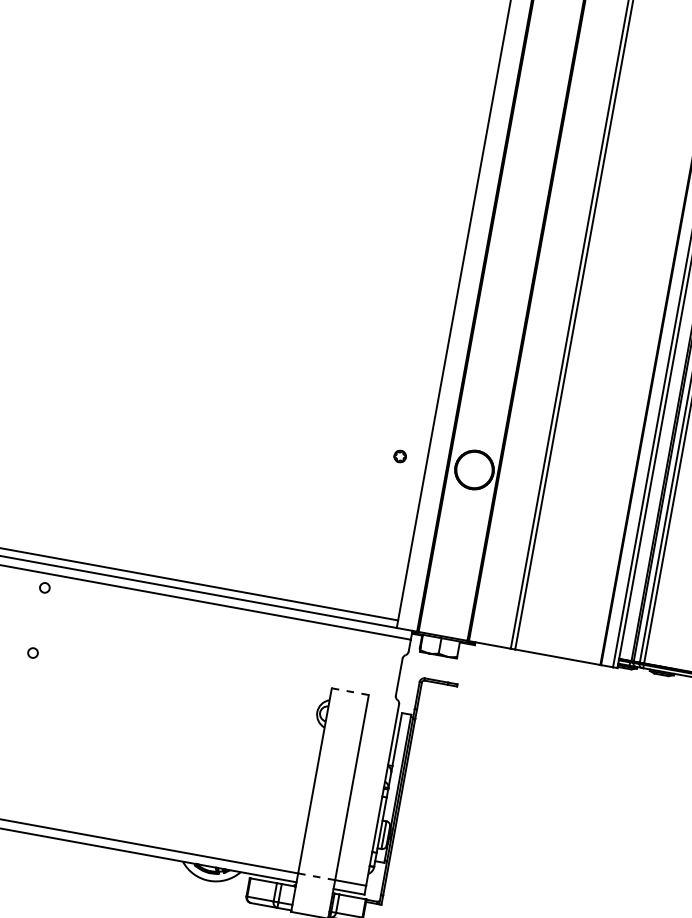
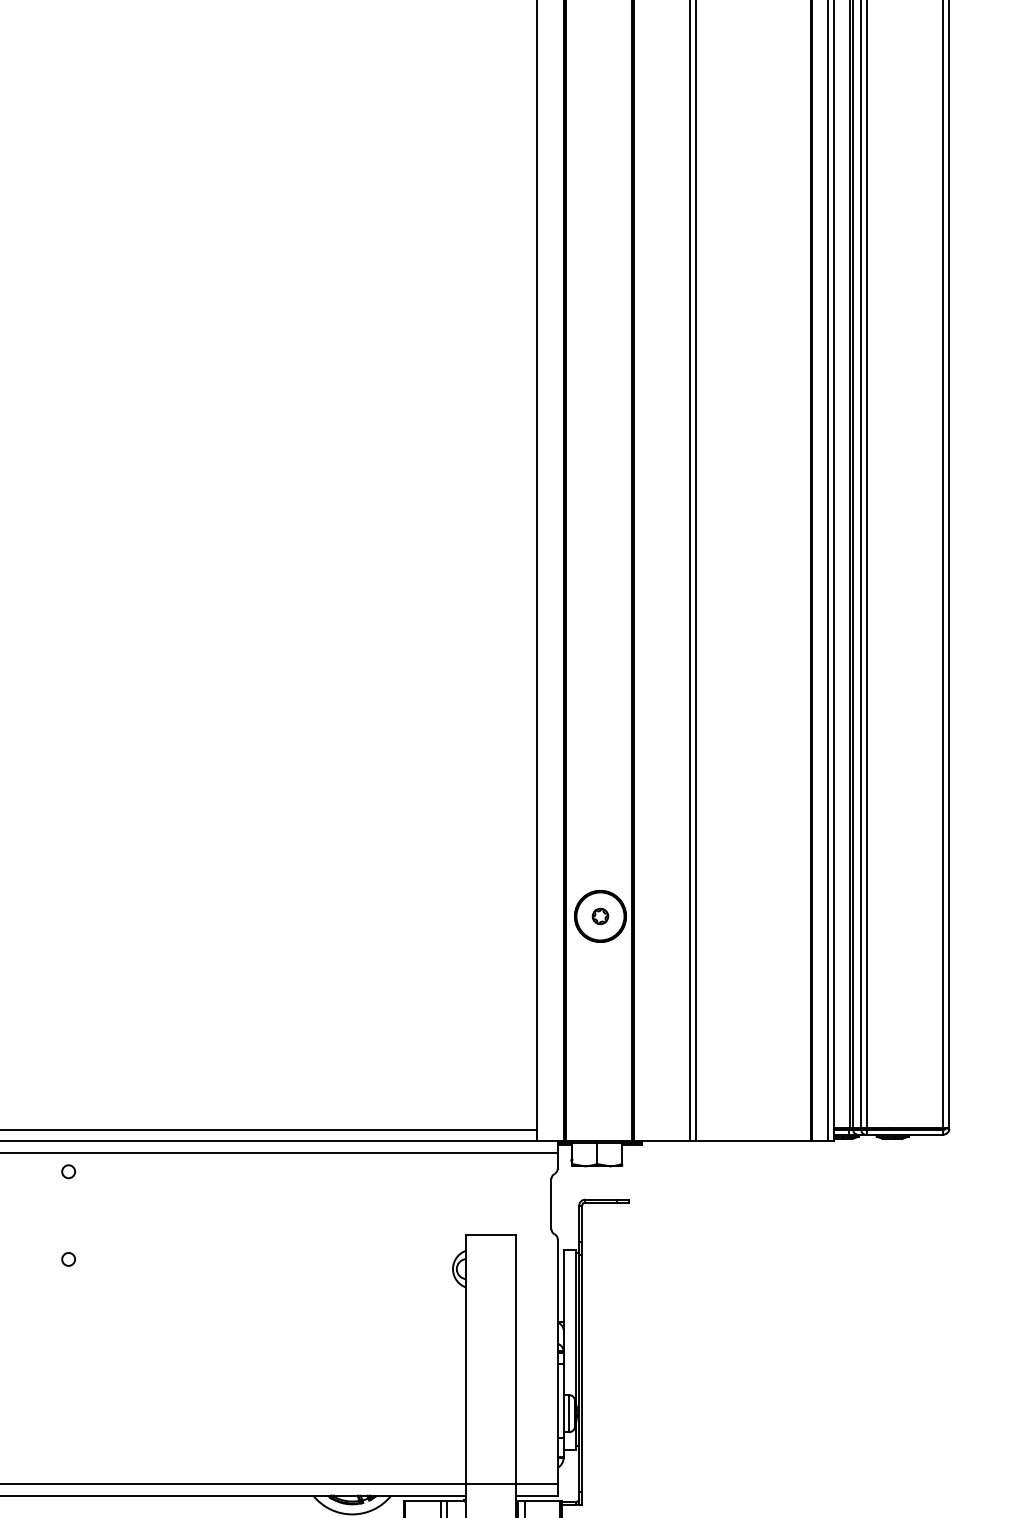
part: (400, 456) -> (600, 916), moved
line: (350, 691) -> (491, 1234), dashed -> solid
line: (316, 876) -> (491, 1483), dashed -> solid

